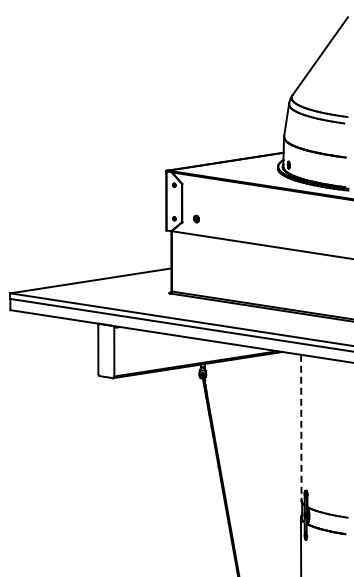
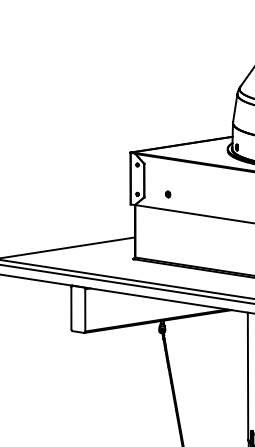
part: (196, 218) -> (168, 194), moved
line: (301, 427) -> (248, 375), dashed -> solid

